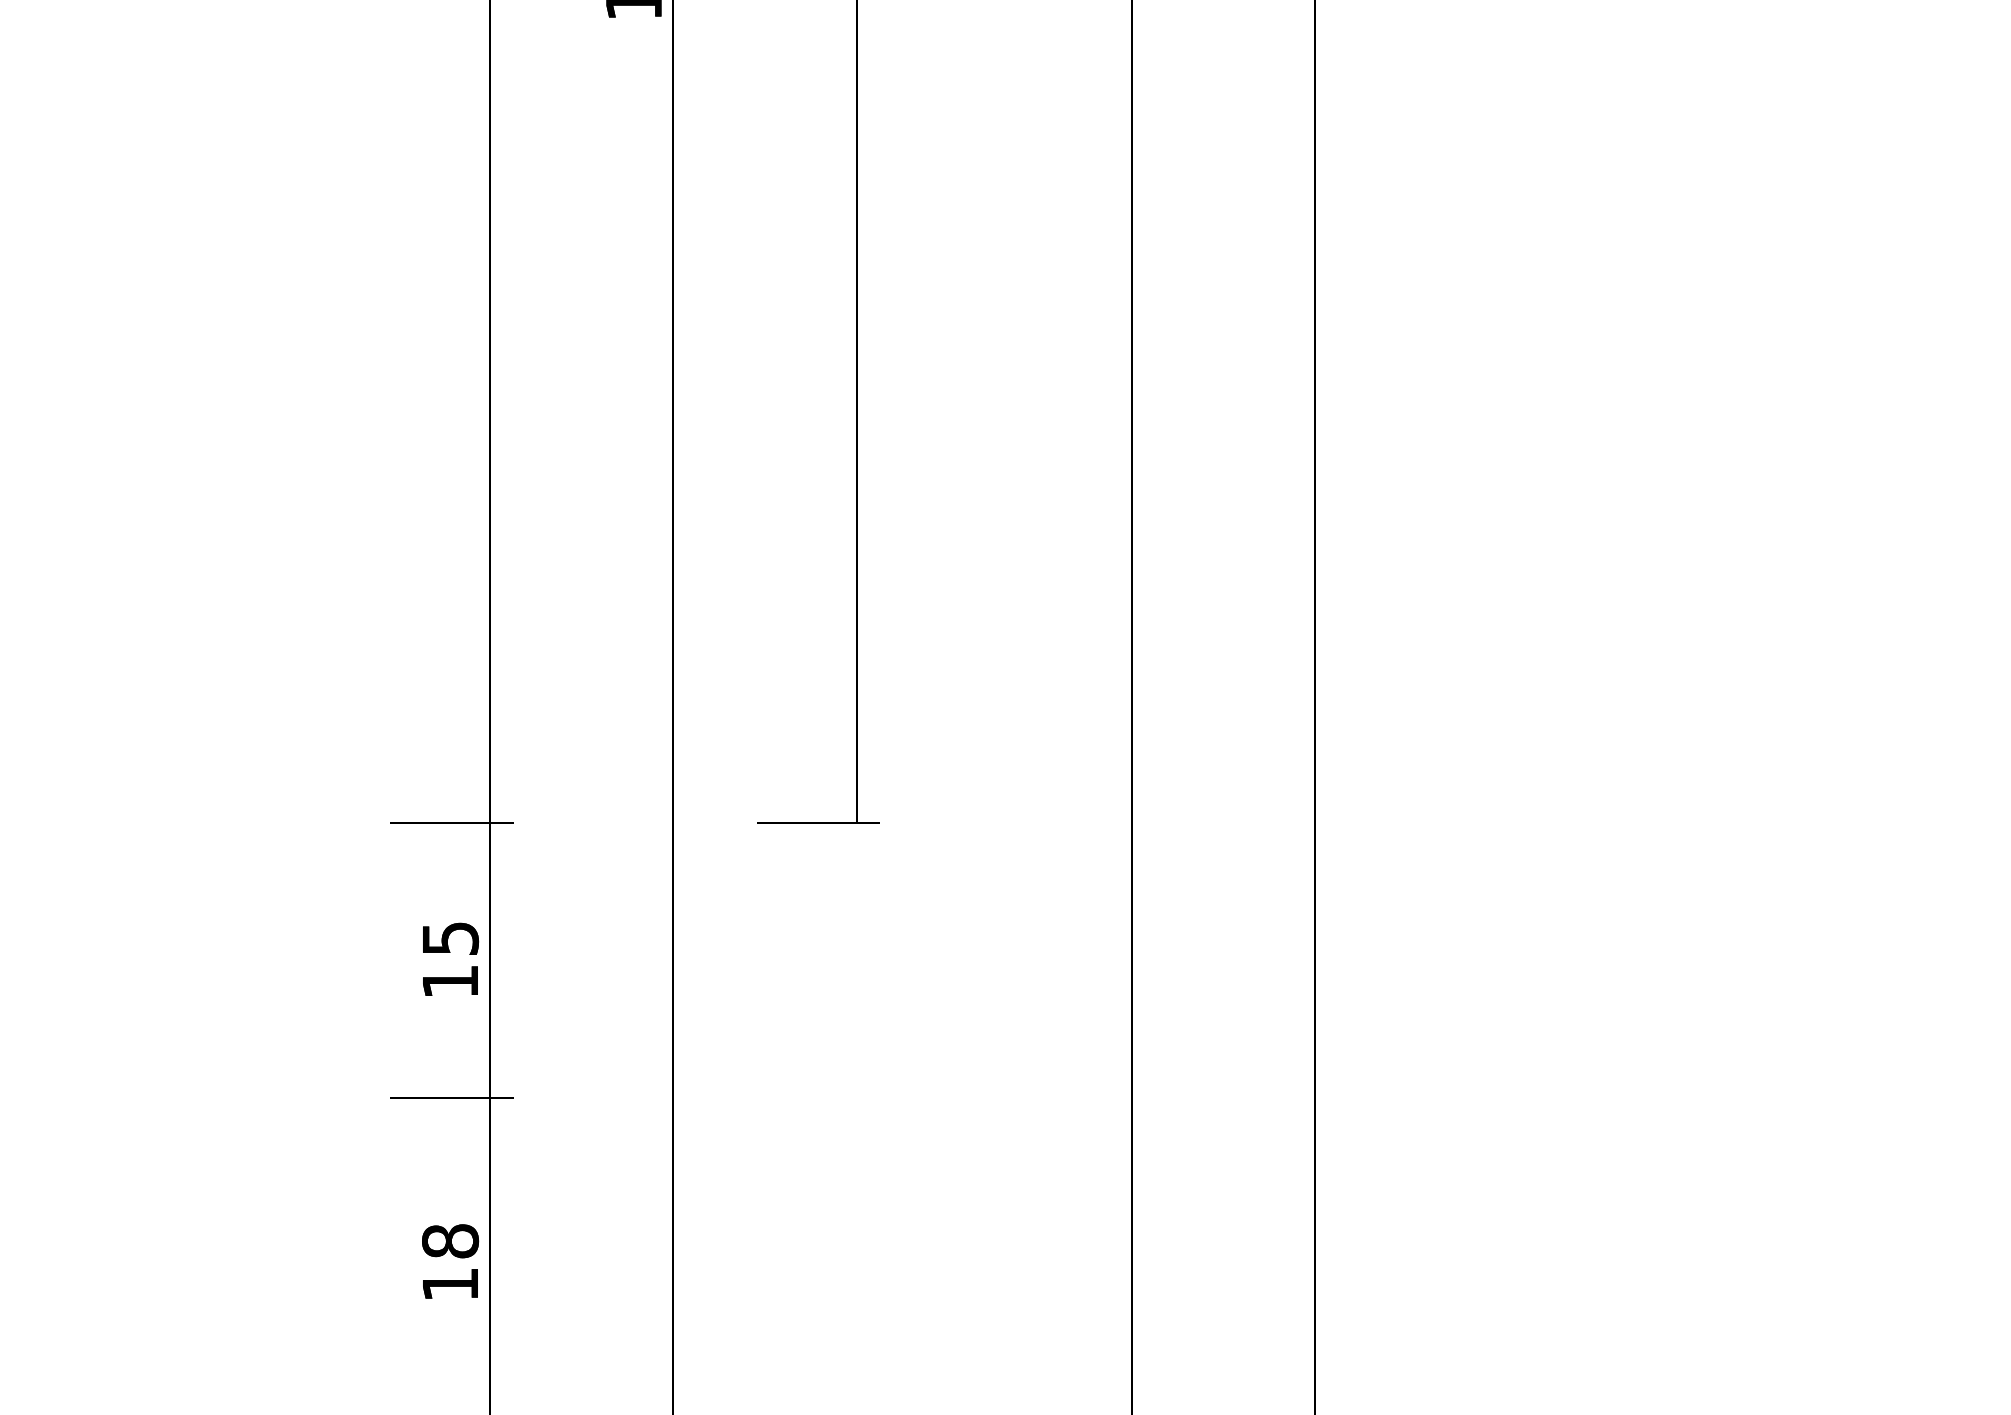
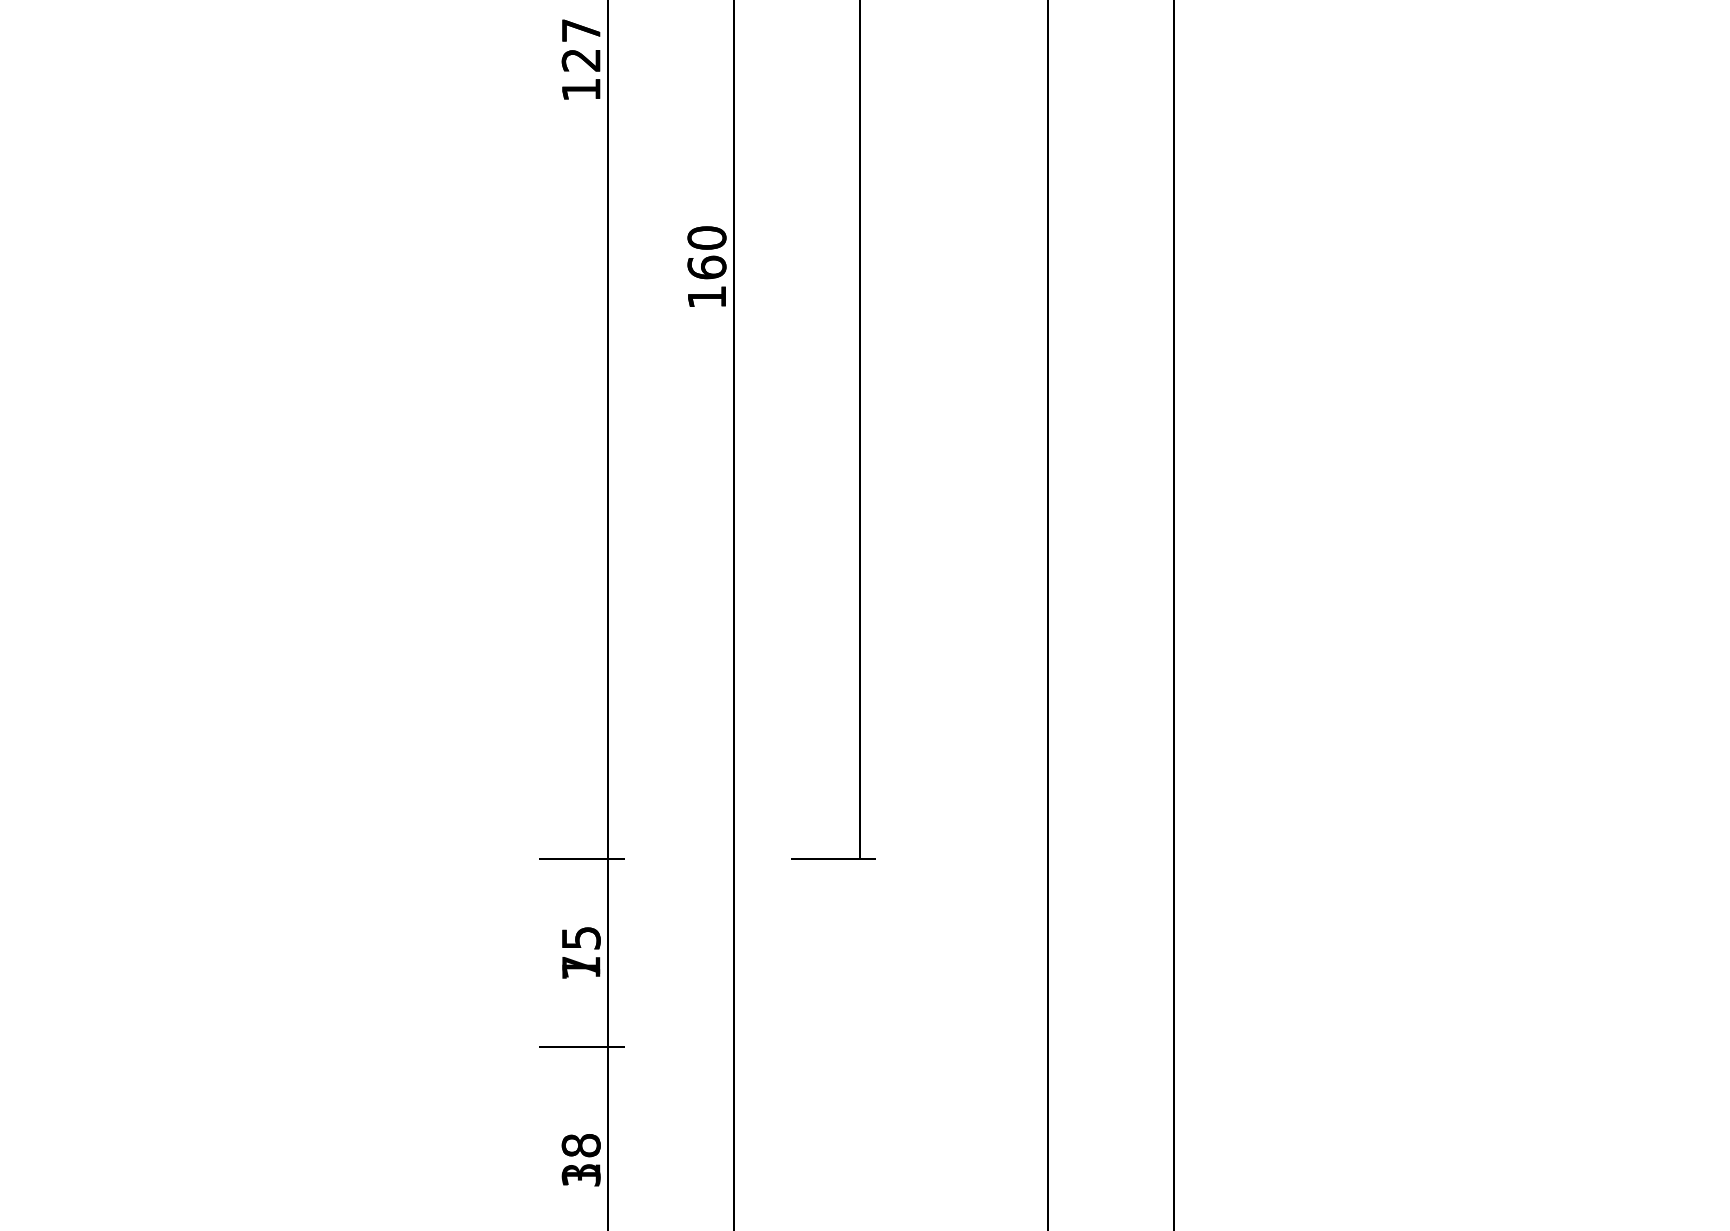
text: (450, 981) -> (581, 967), 15 -> 75
text: (449, 1284) -> (580, 1175), 18 -> 38

